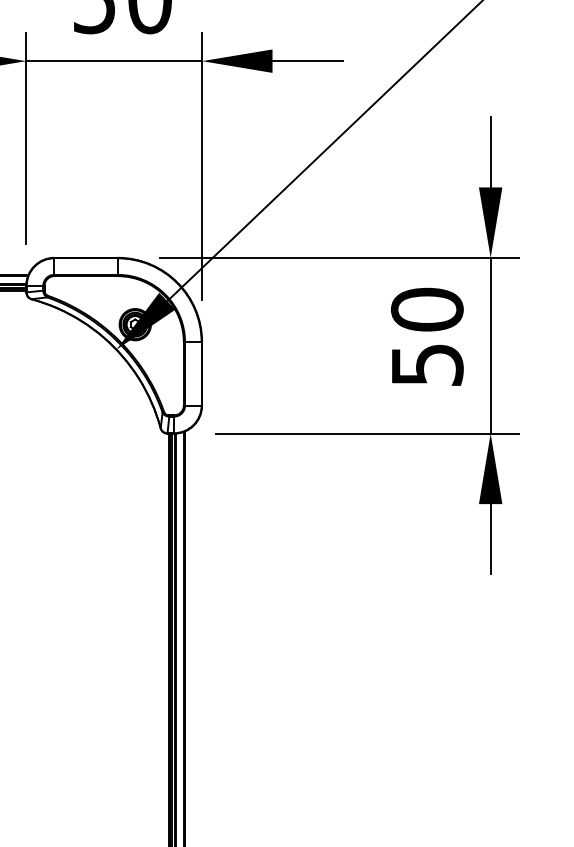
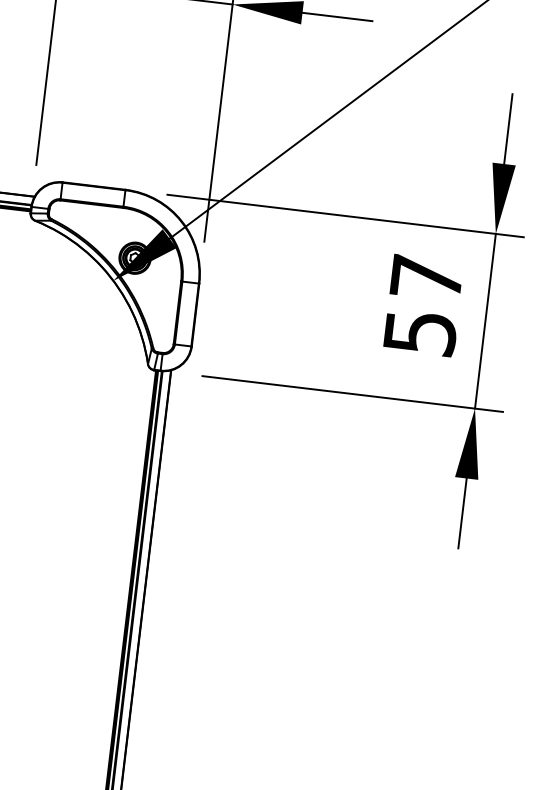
text: (426, 309) -> (426, 277), 50 -> 57

